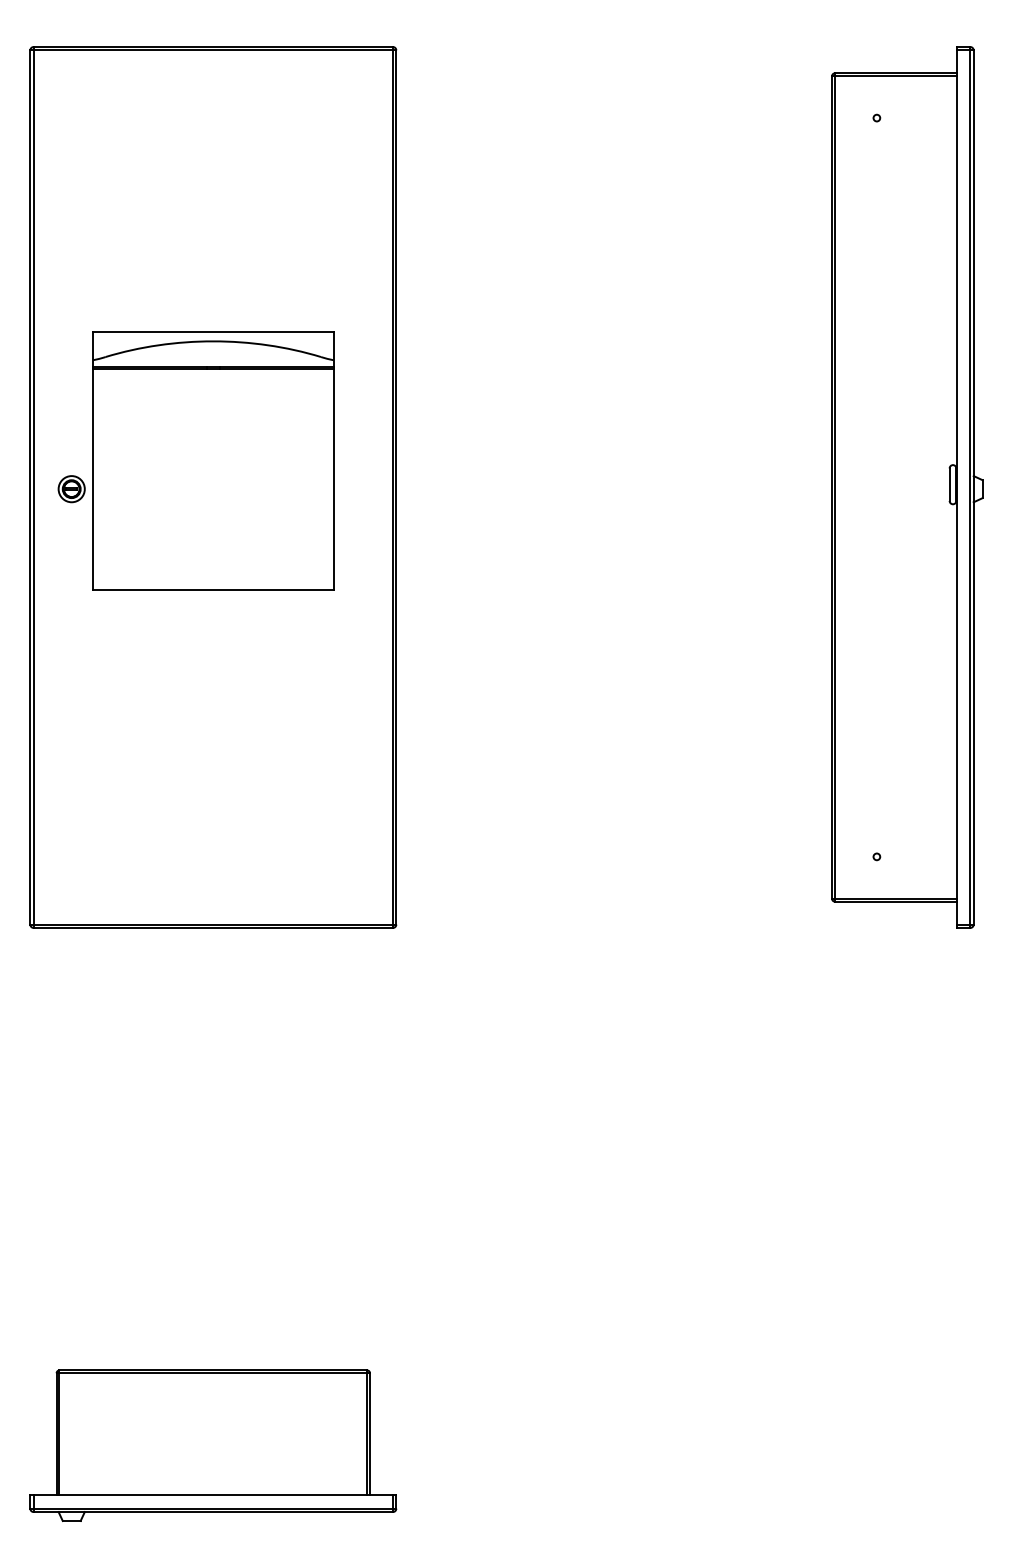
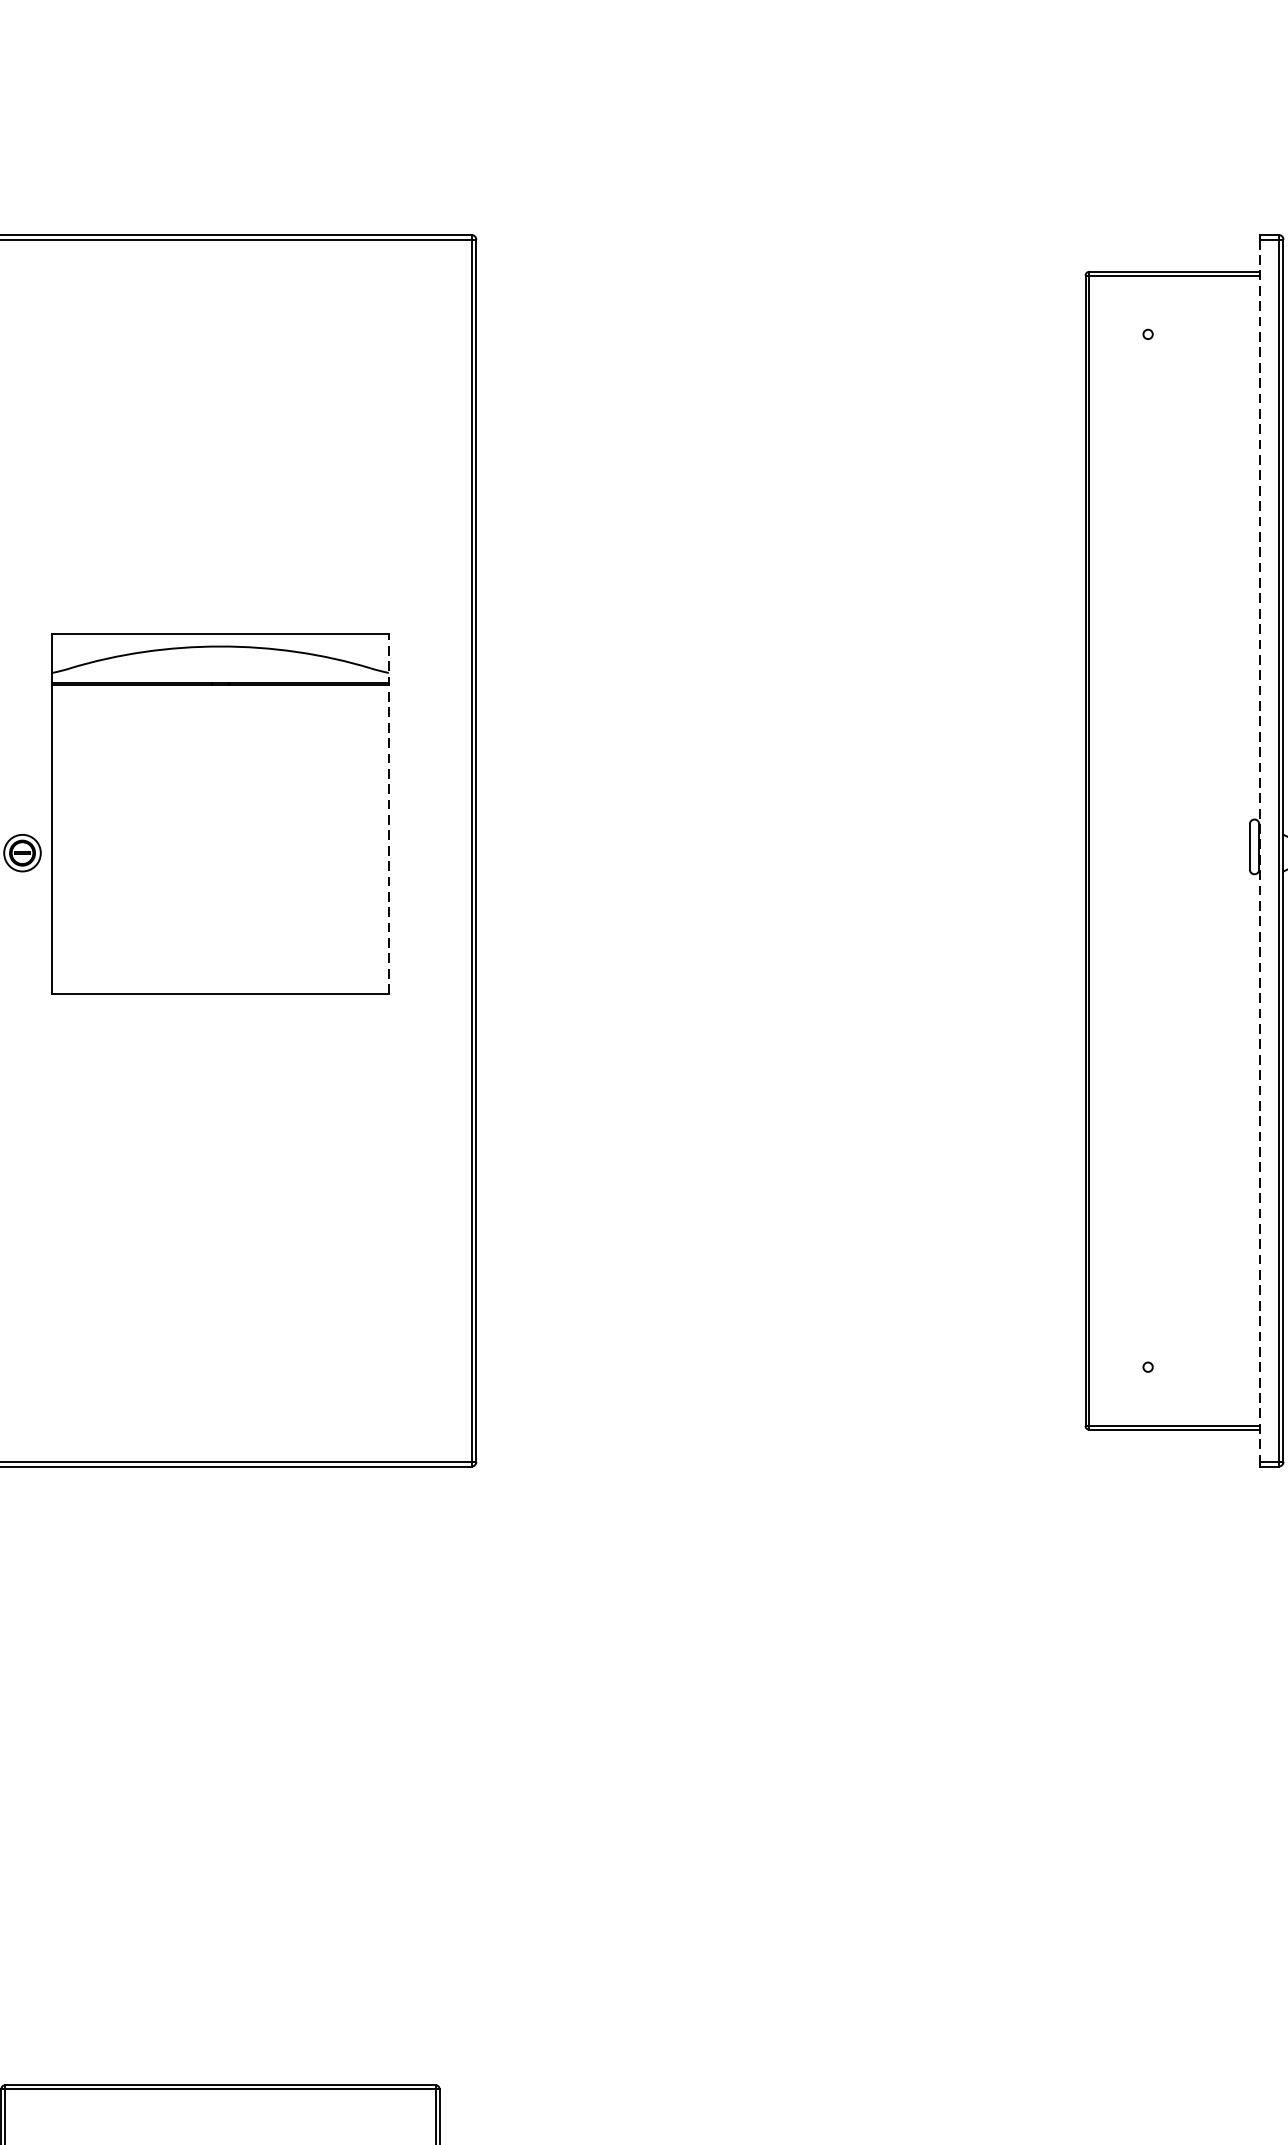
line: (333, 461) -> (388, 814), solid -> dashed
line: (956, 488) -> (1259, 852), solid -> dashed

